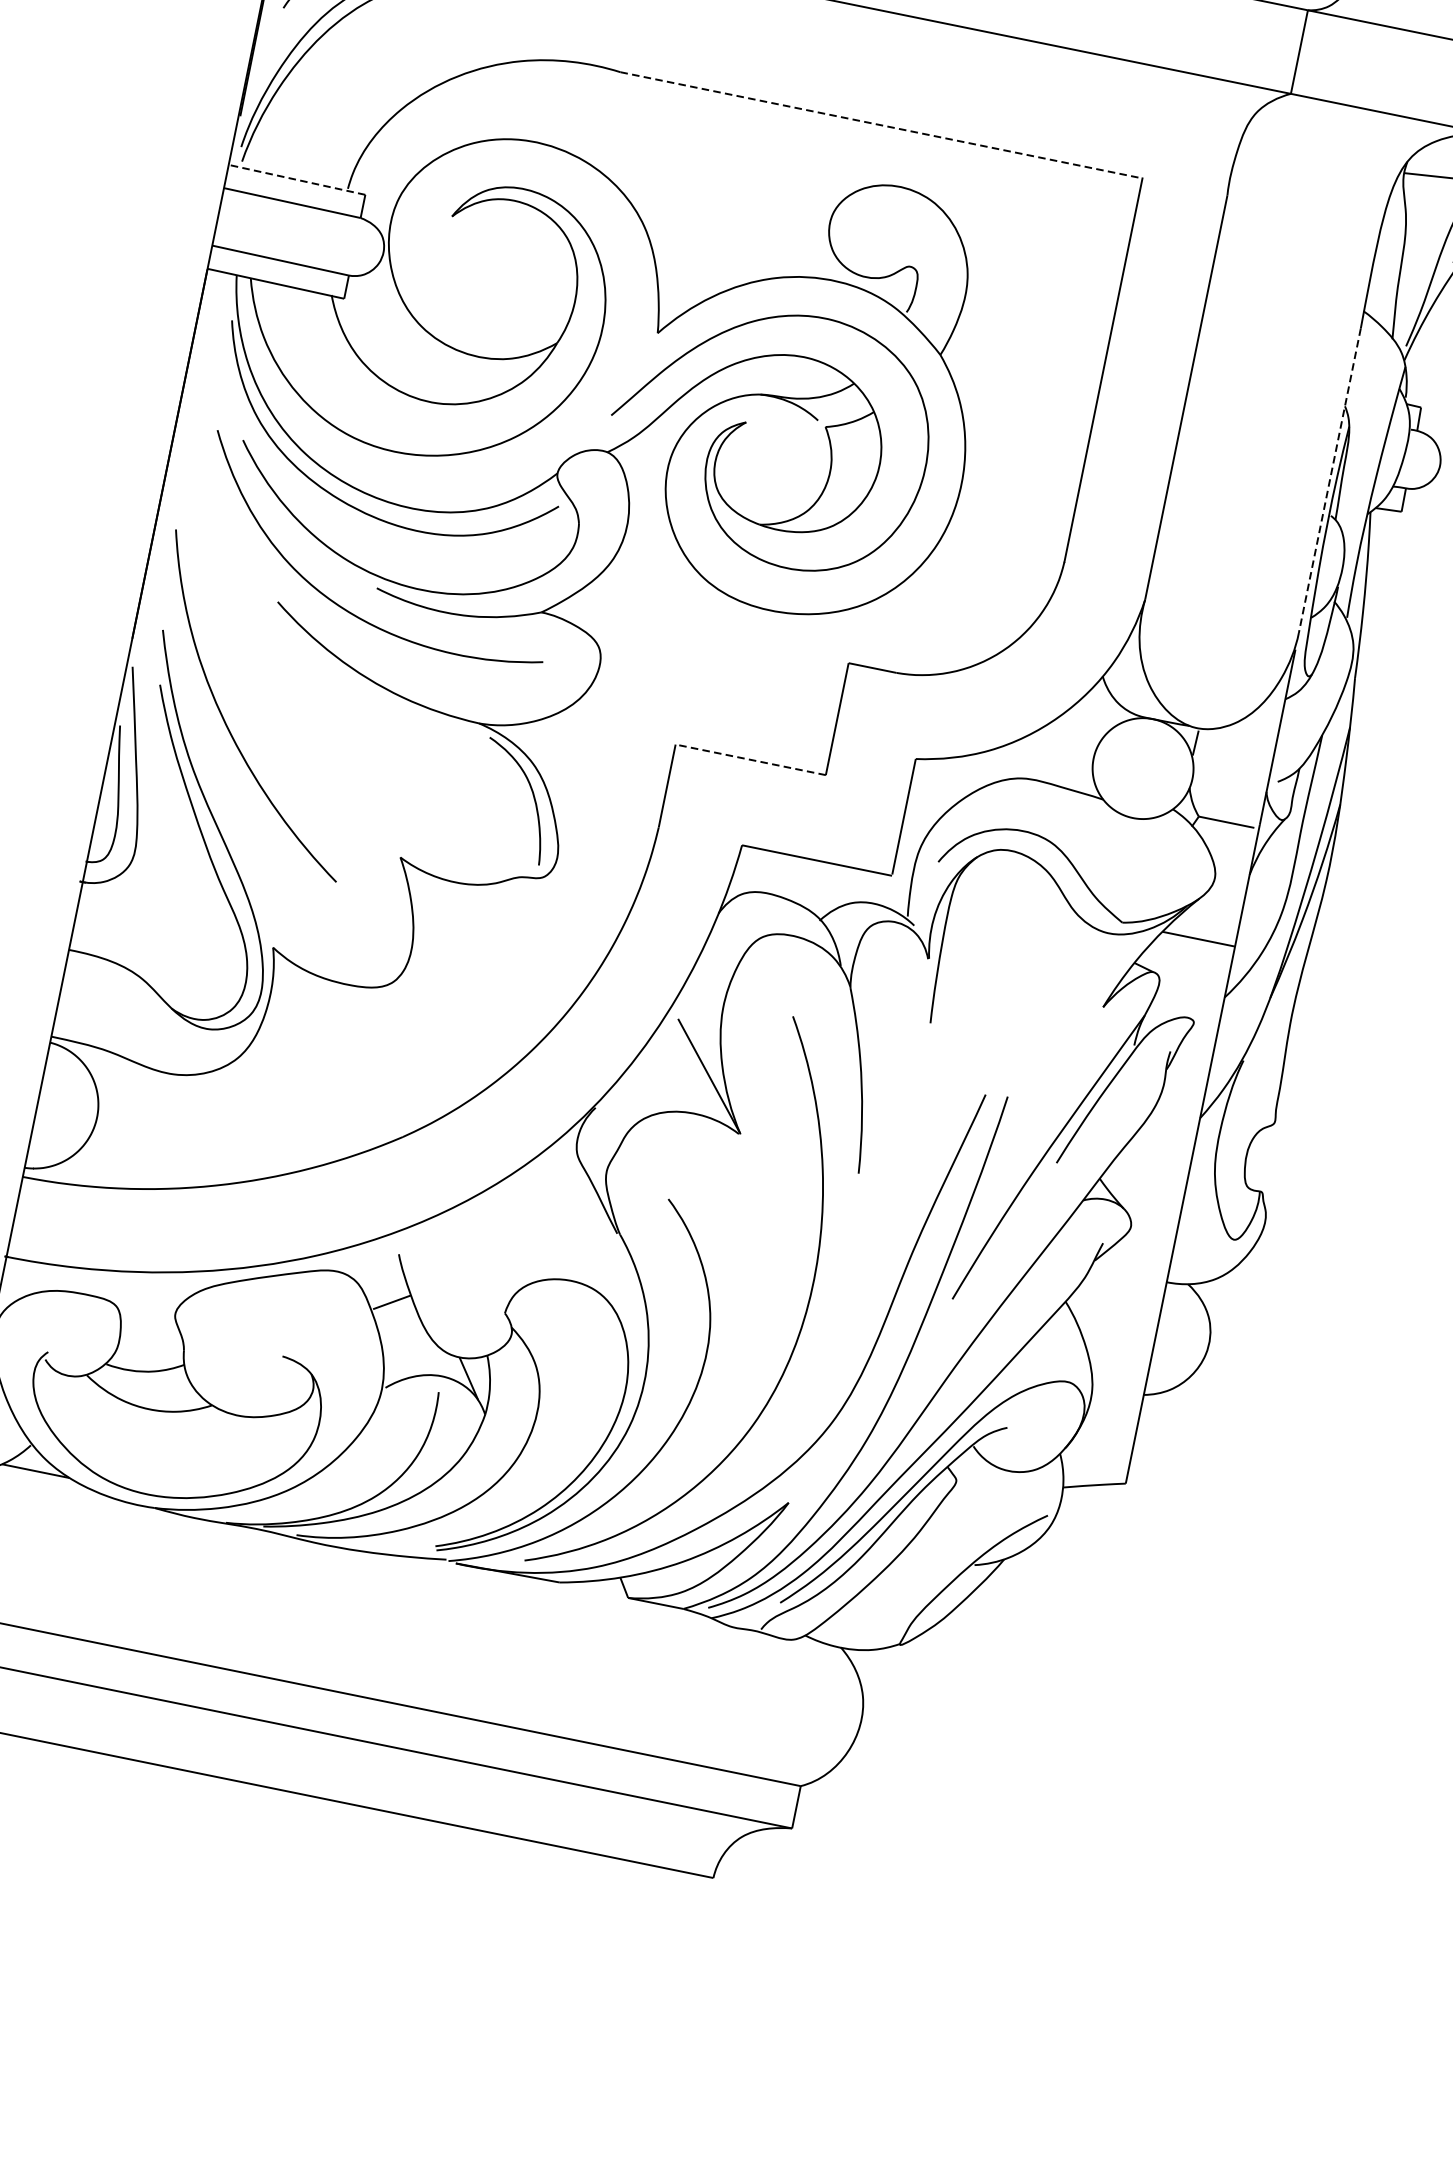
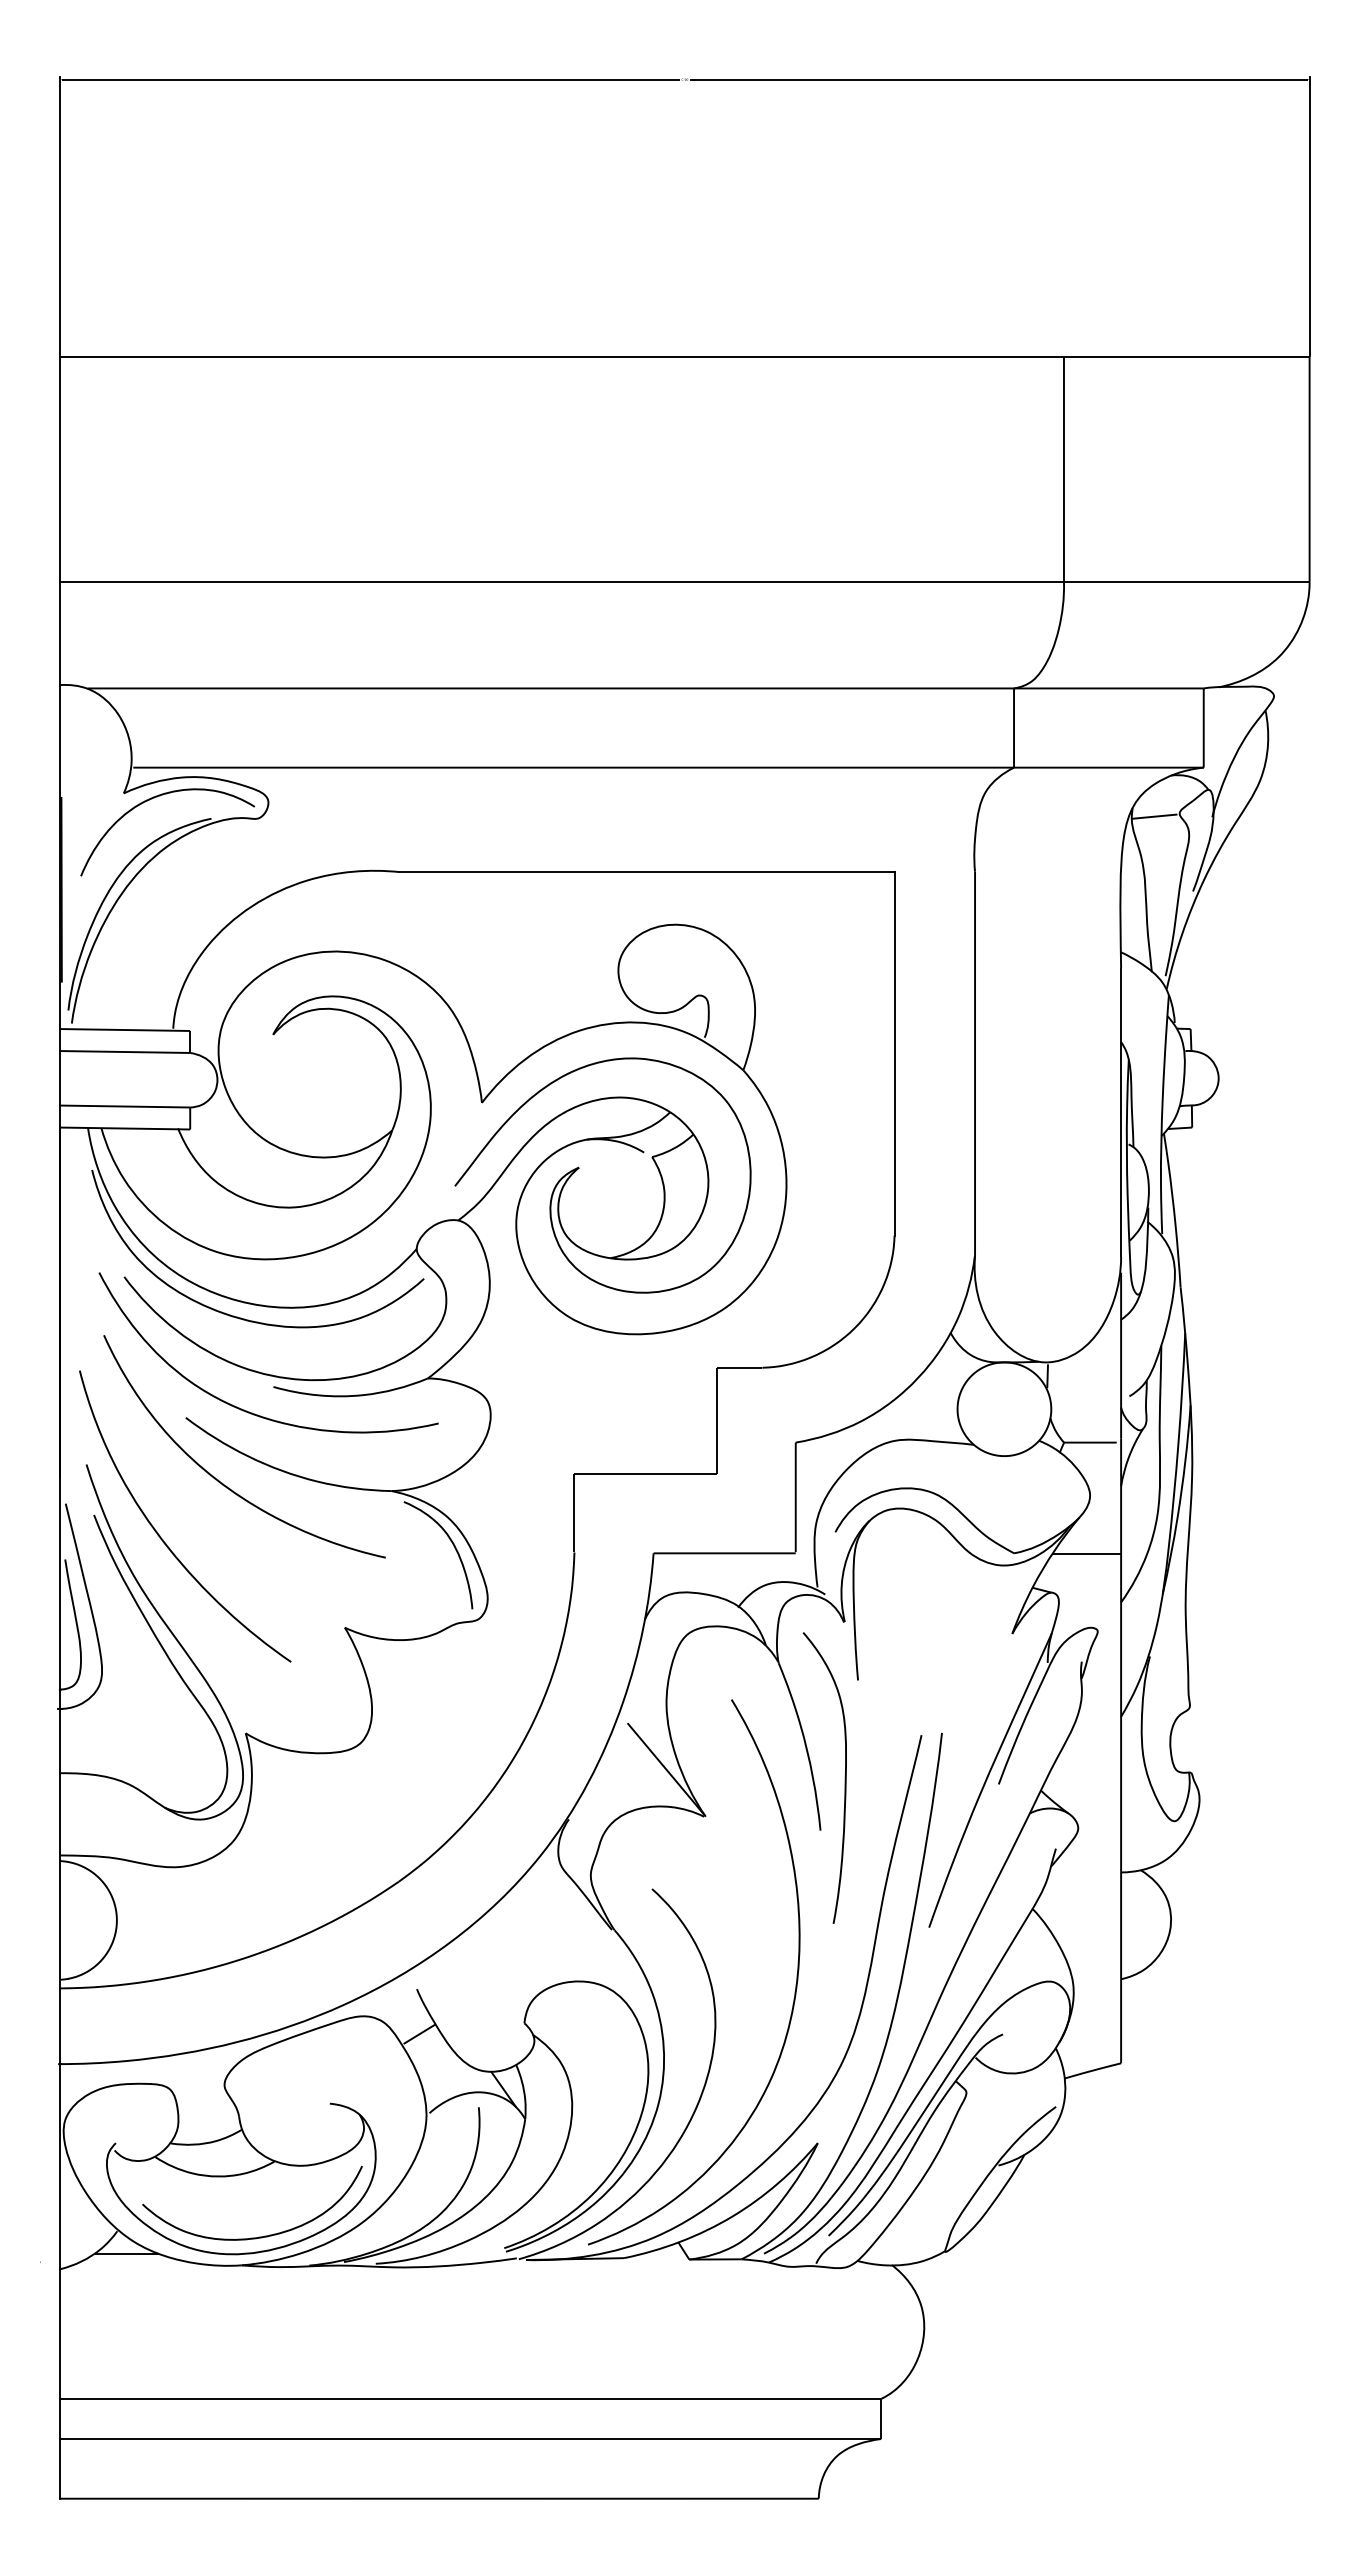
line: (881, 125) -> (647, 872), dashed -> solid
line: (297, 180) -> (125, 1030), dashed -> solid
line: (1330, 481) -> (1121, 1113), dashed -> solid
curve: (298, 674) -> (218, 1479), added
line: (750, 759) -> (645, 1473), dashed -> solid
curve: (895, 1122) -> (844, 1777), added
curve: (179, 1481) -> (259, 2236), added

